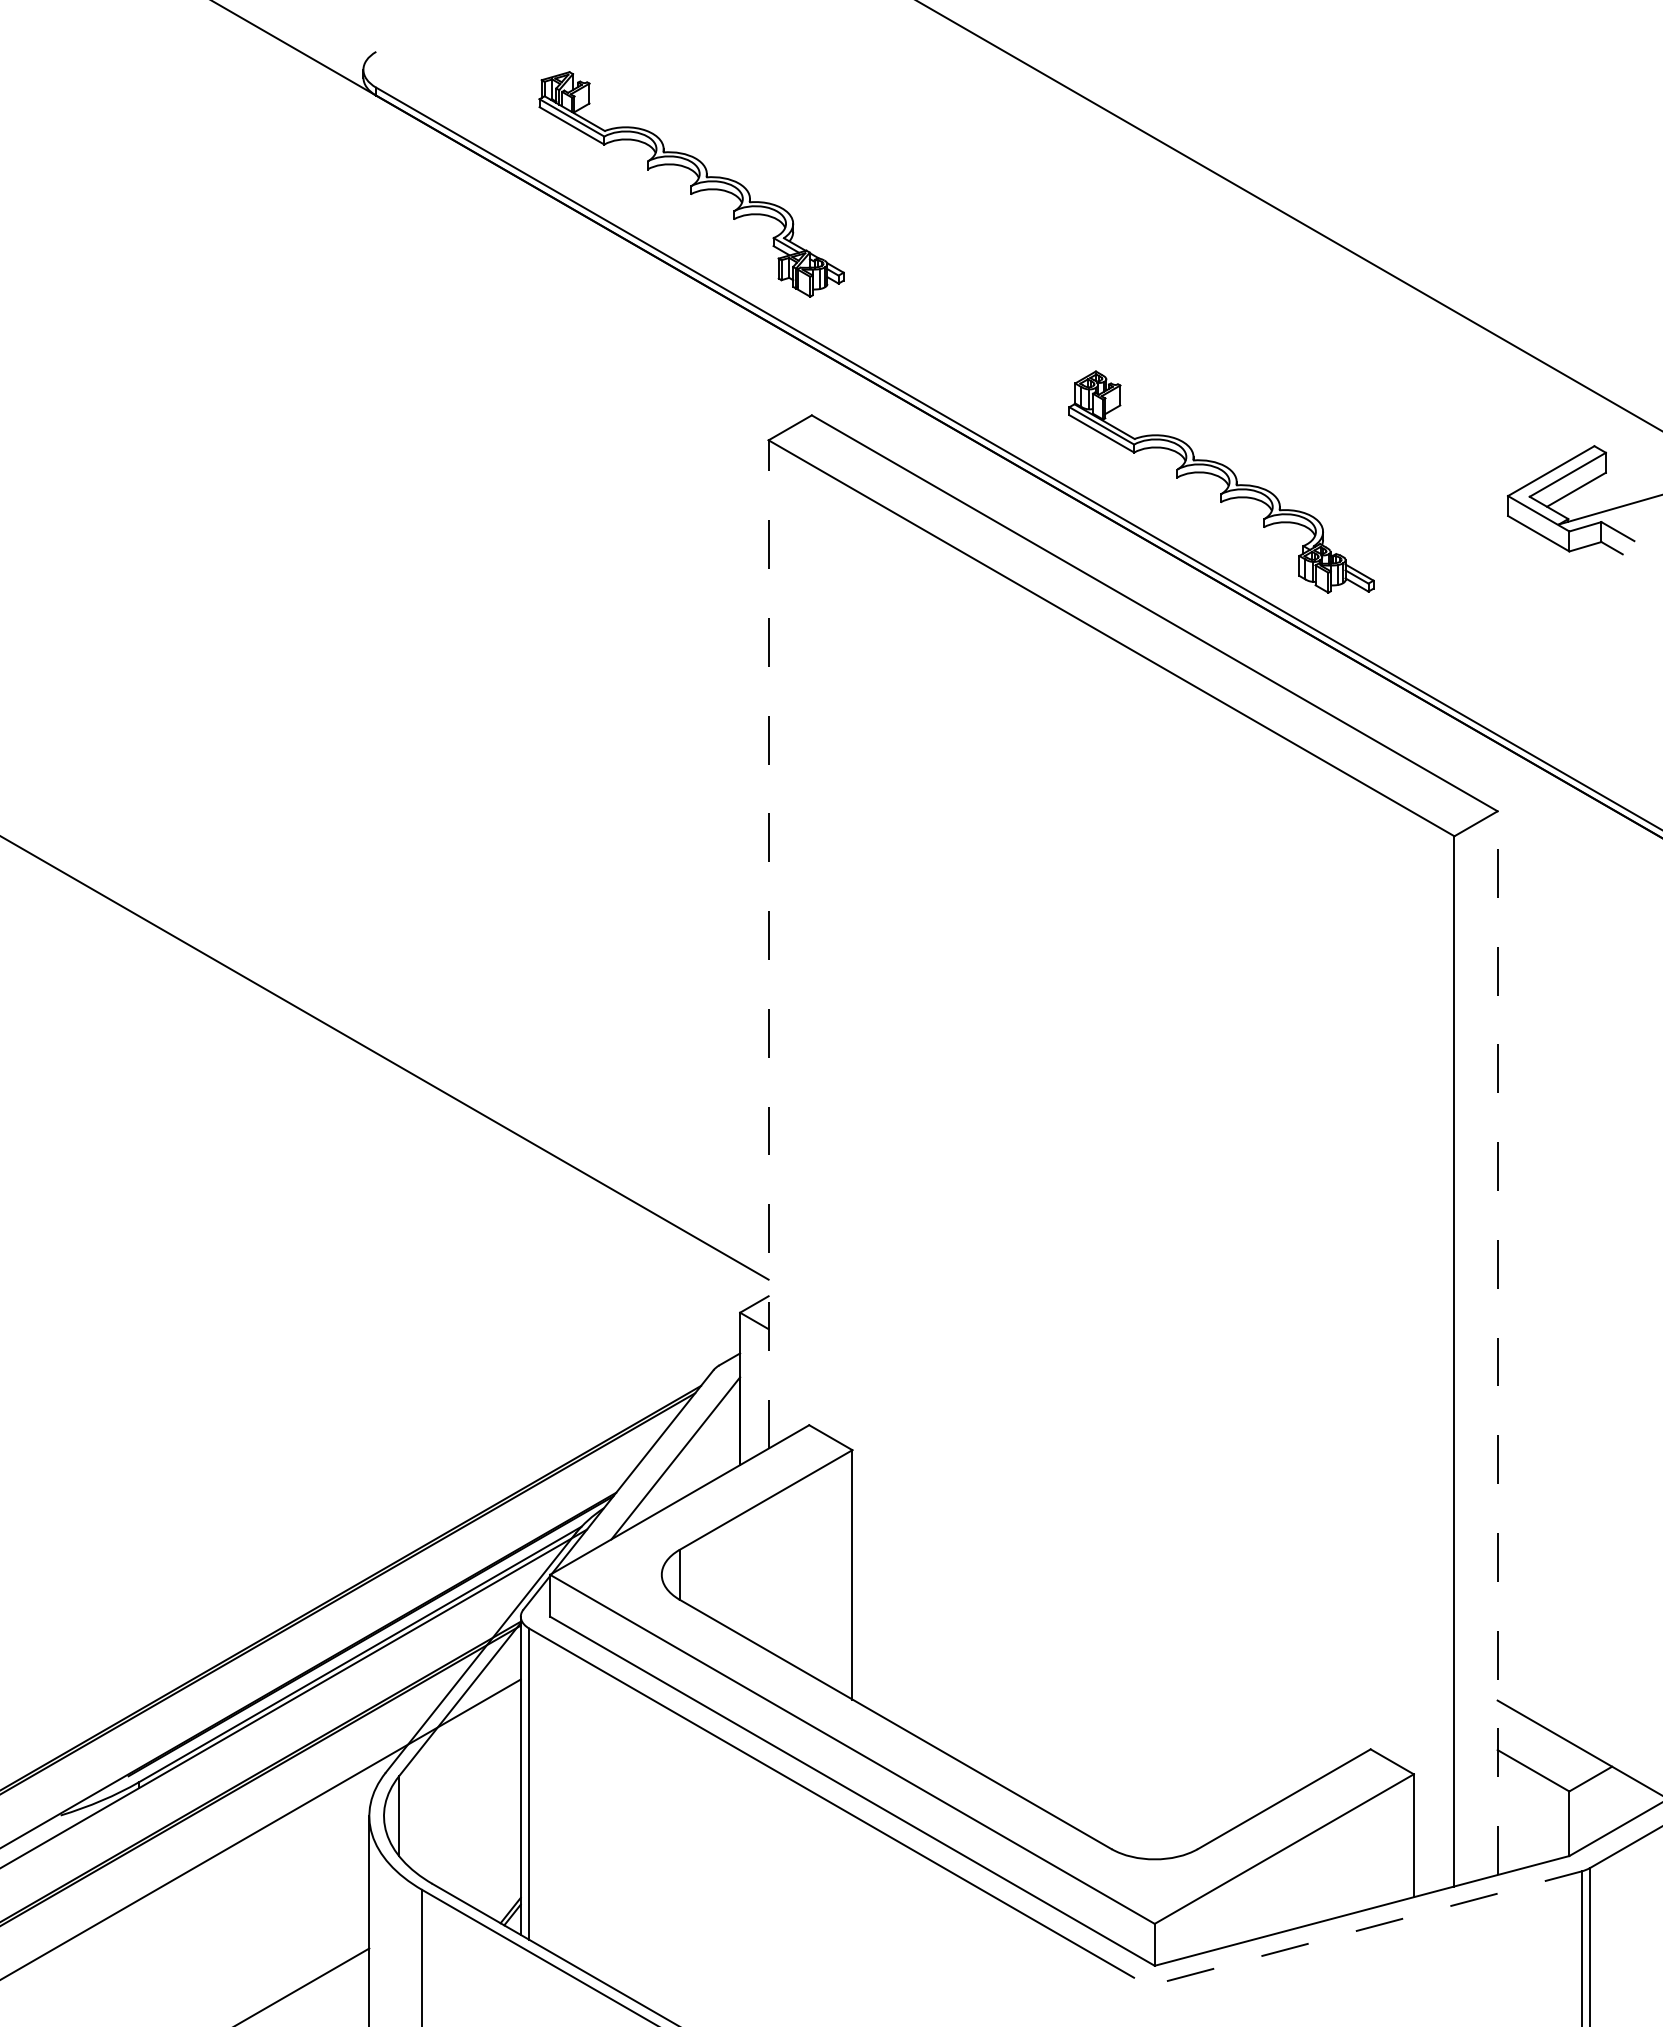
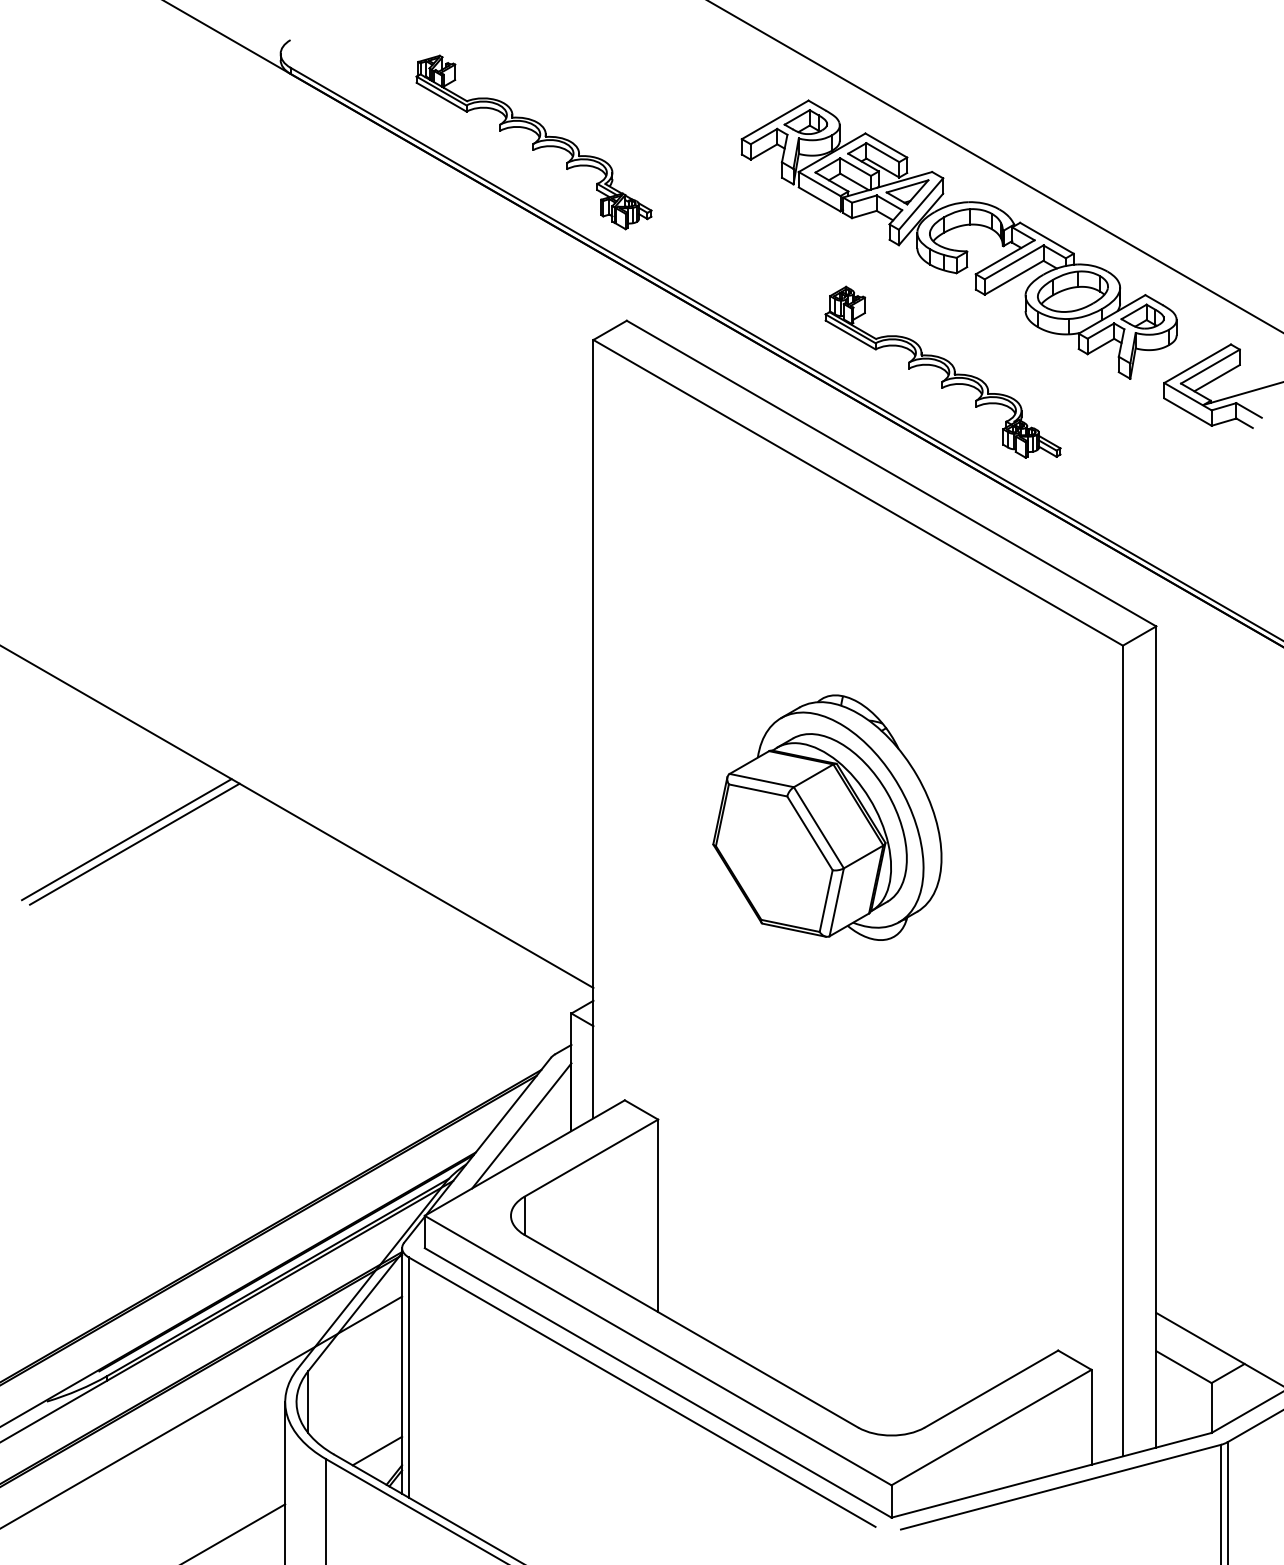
part: (1239, 323) -> (956, 249), added
line: (768, 943) -> (593, 728), dashed -> solid
part: (1071, 1058) -> (827, 817), added
line: (163, 1087) -> (126, 839), added
line: (174, 1093) -> (134, 844), added
line: (1497, 1343) -> (1156, 1037), dashed -> solid
line: (488, 1879) -> (377, 1451), added
line: (1374, 1926) -> (1061, 1487), dashed -> solid

